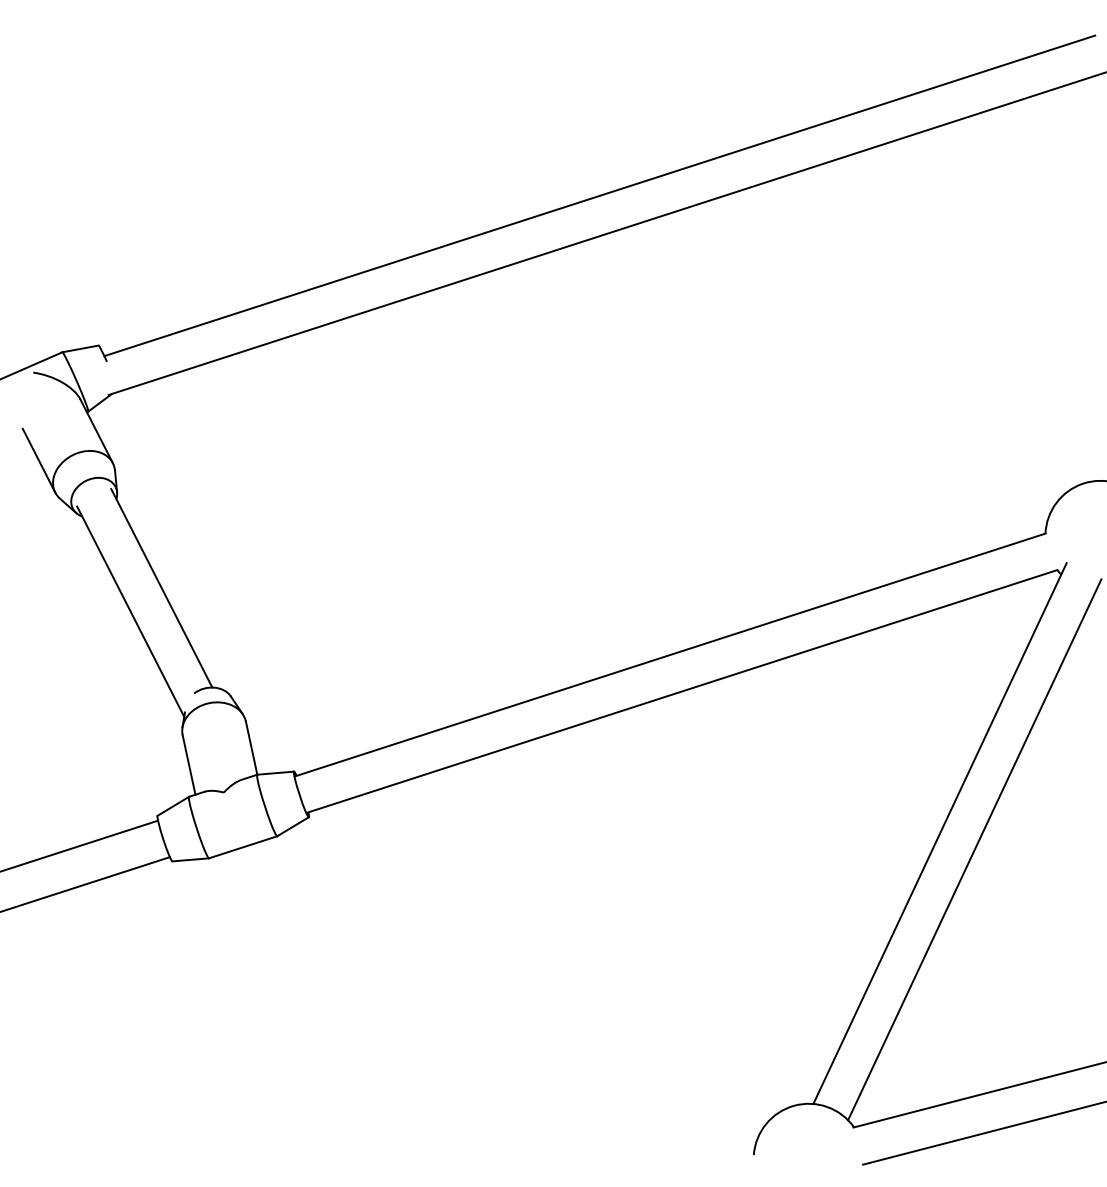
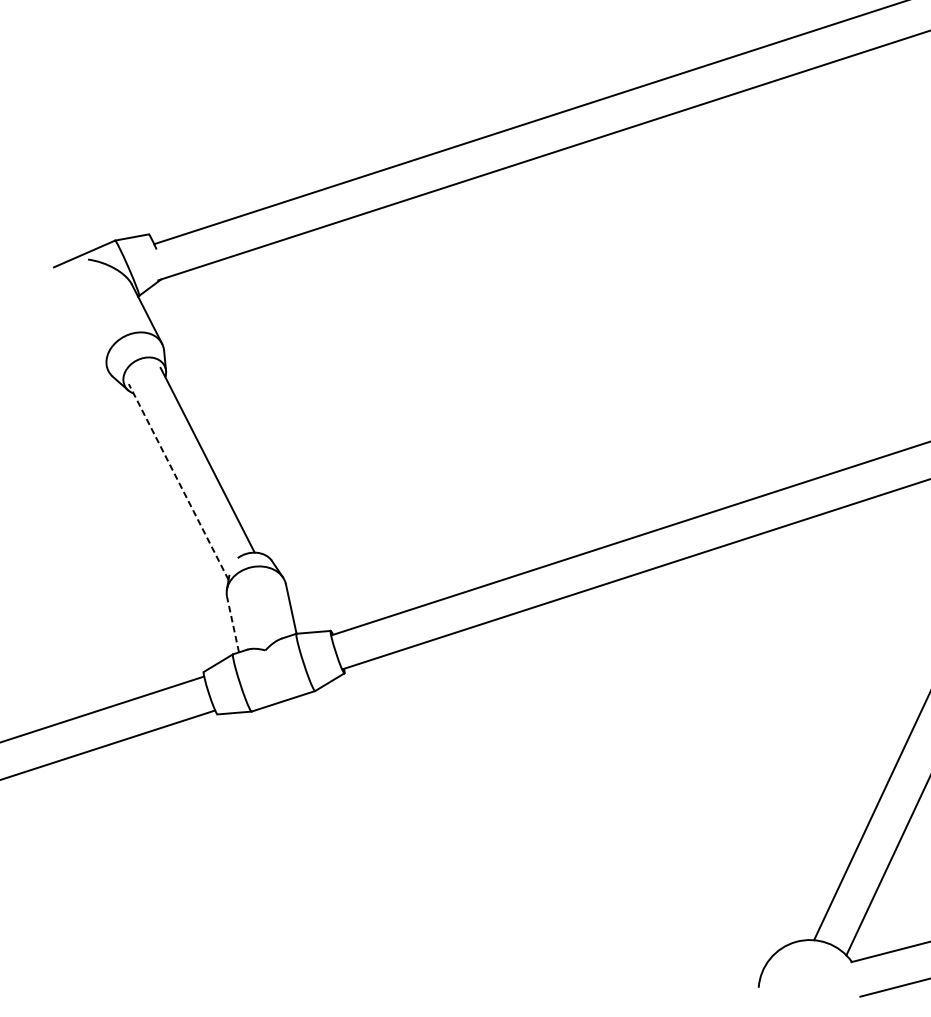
line: (38, 460) -> (92, 341), removed
line: (130, 611) -> (178, 481), solid -> dashed
line: (189, 764) -> (233, 624), solid -> dashed

